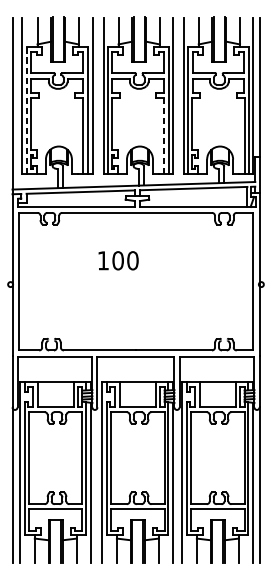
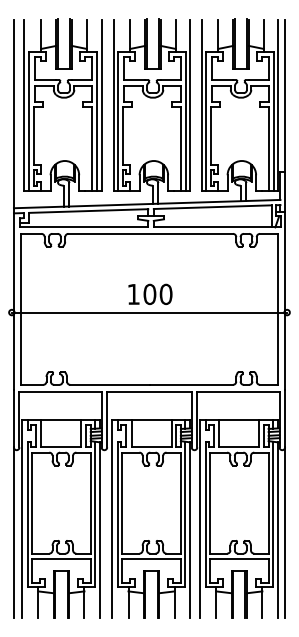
line: (26, 111) -> (29, 122), dashed -> solid
line: (164, 136) -> (180, 149), dashed -> solid
text: (118, 259) -> (150, 293), moved
line: (136, 284) -> (149, 312), added

